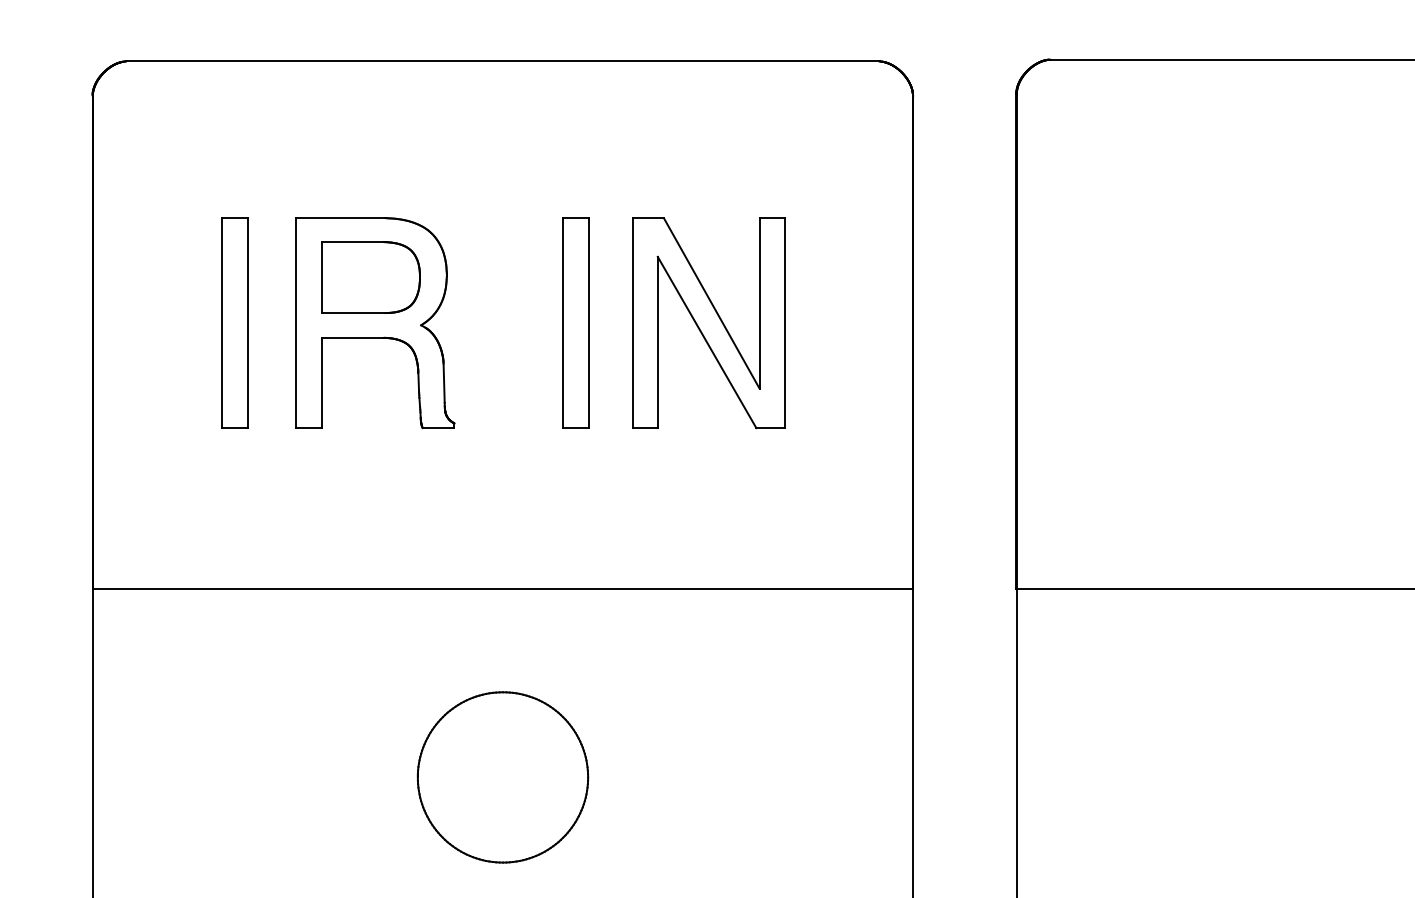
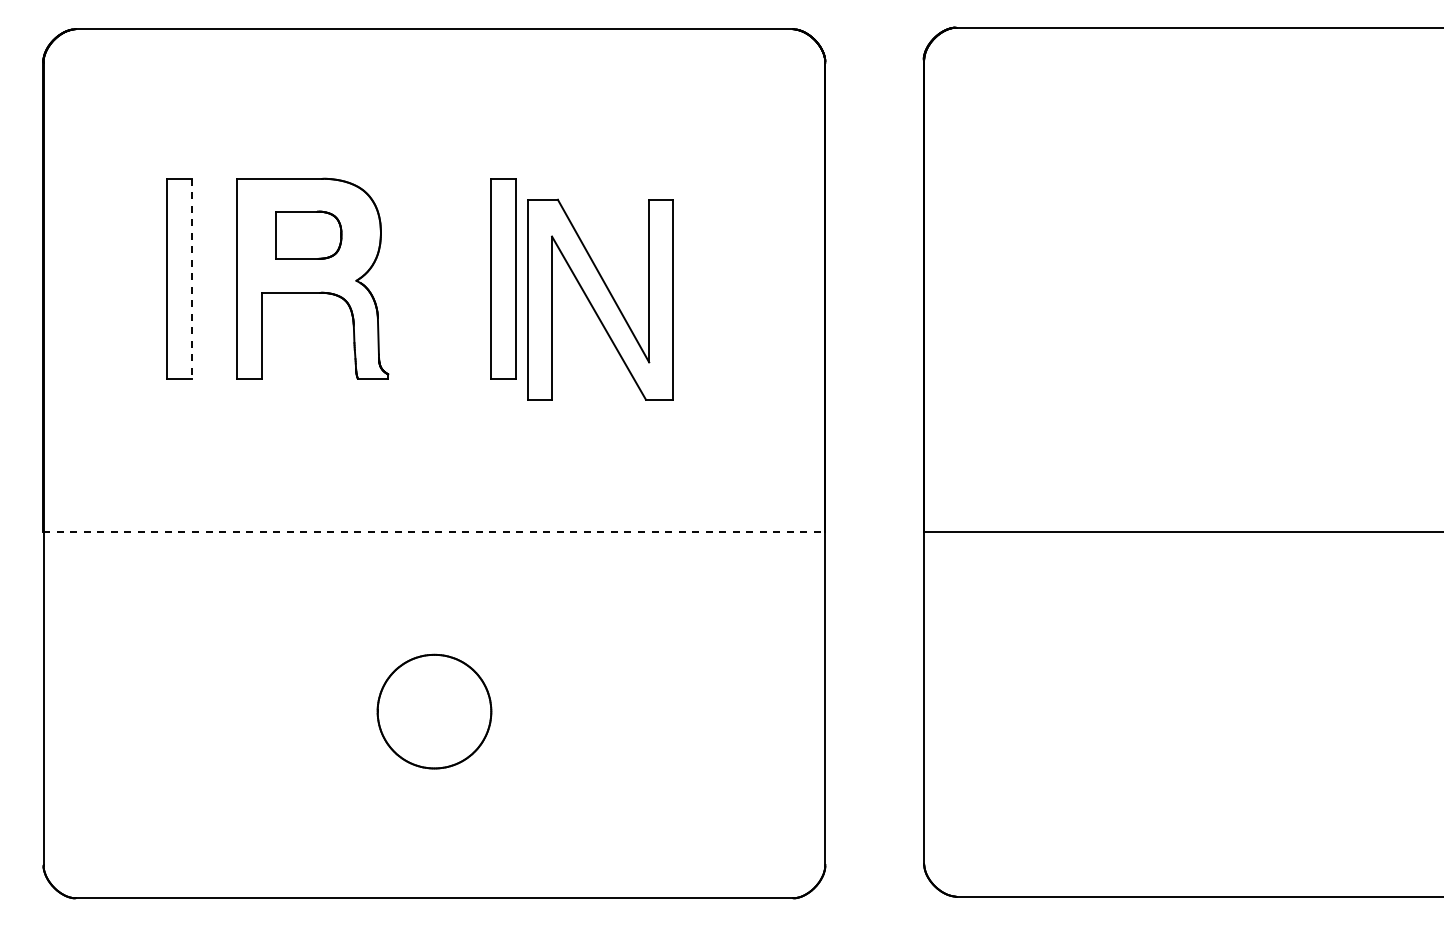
part: (370, 276) -> (308, 234), size x0.7
part: (708, 322) -> (600, 299), moved
line: (248, 323) -> (191, 279), solid -> dashed
line: (503, 589) -> (434, 532), solid -> dashed
part: (503, 777) -> (434, 711), size x0.7

